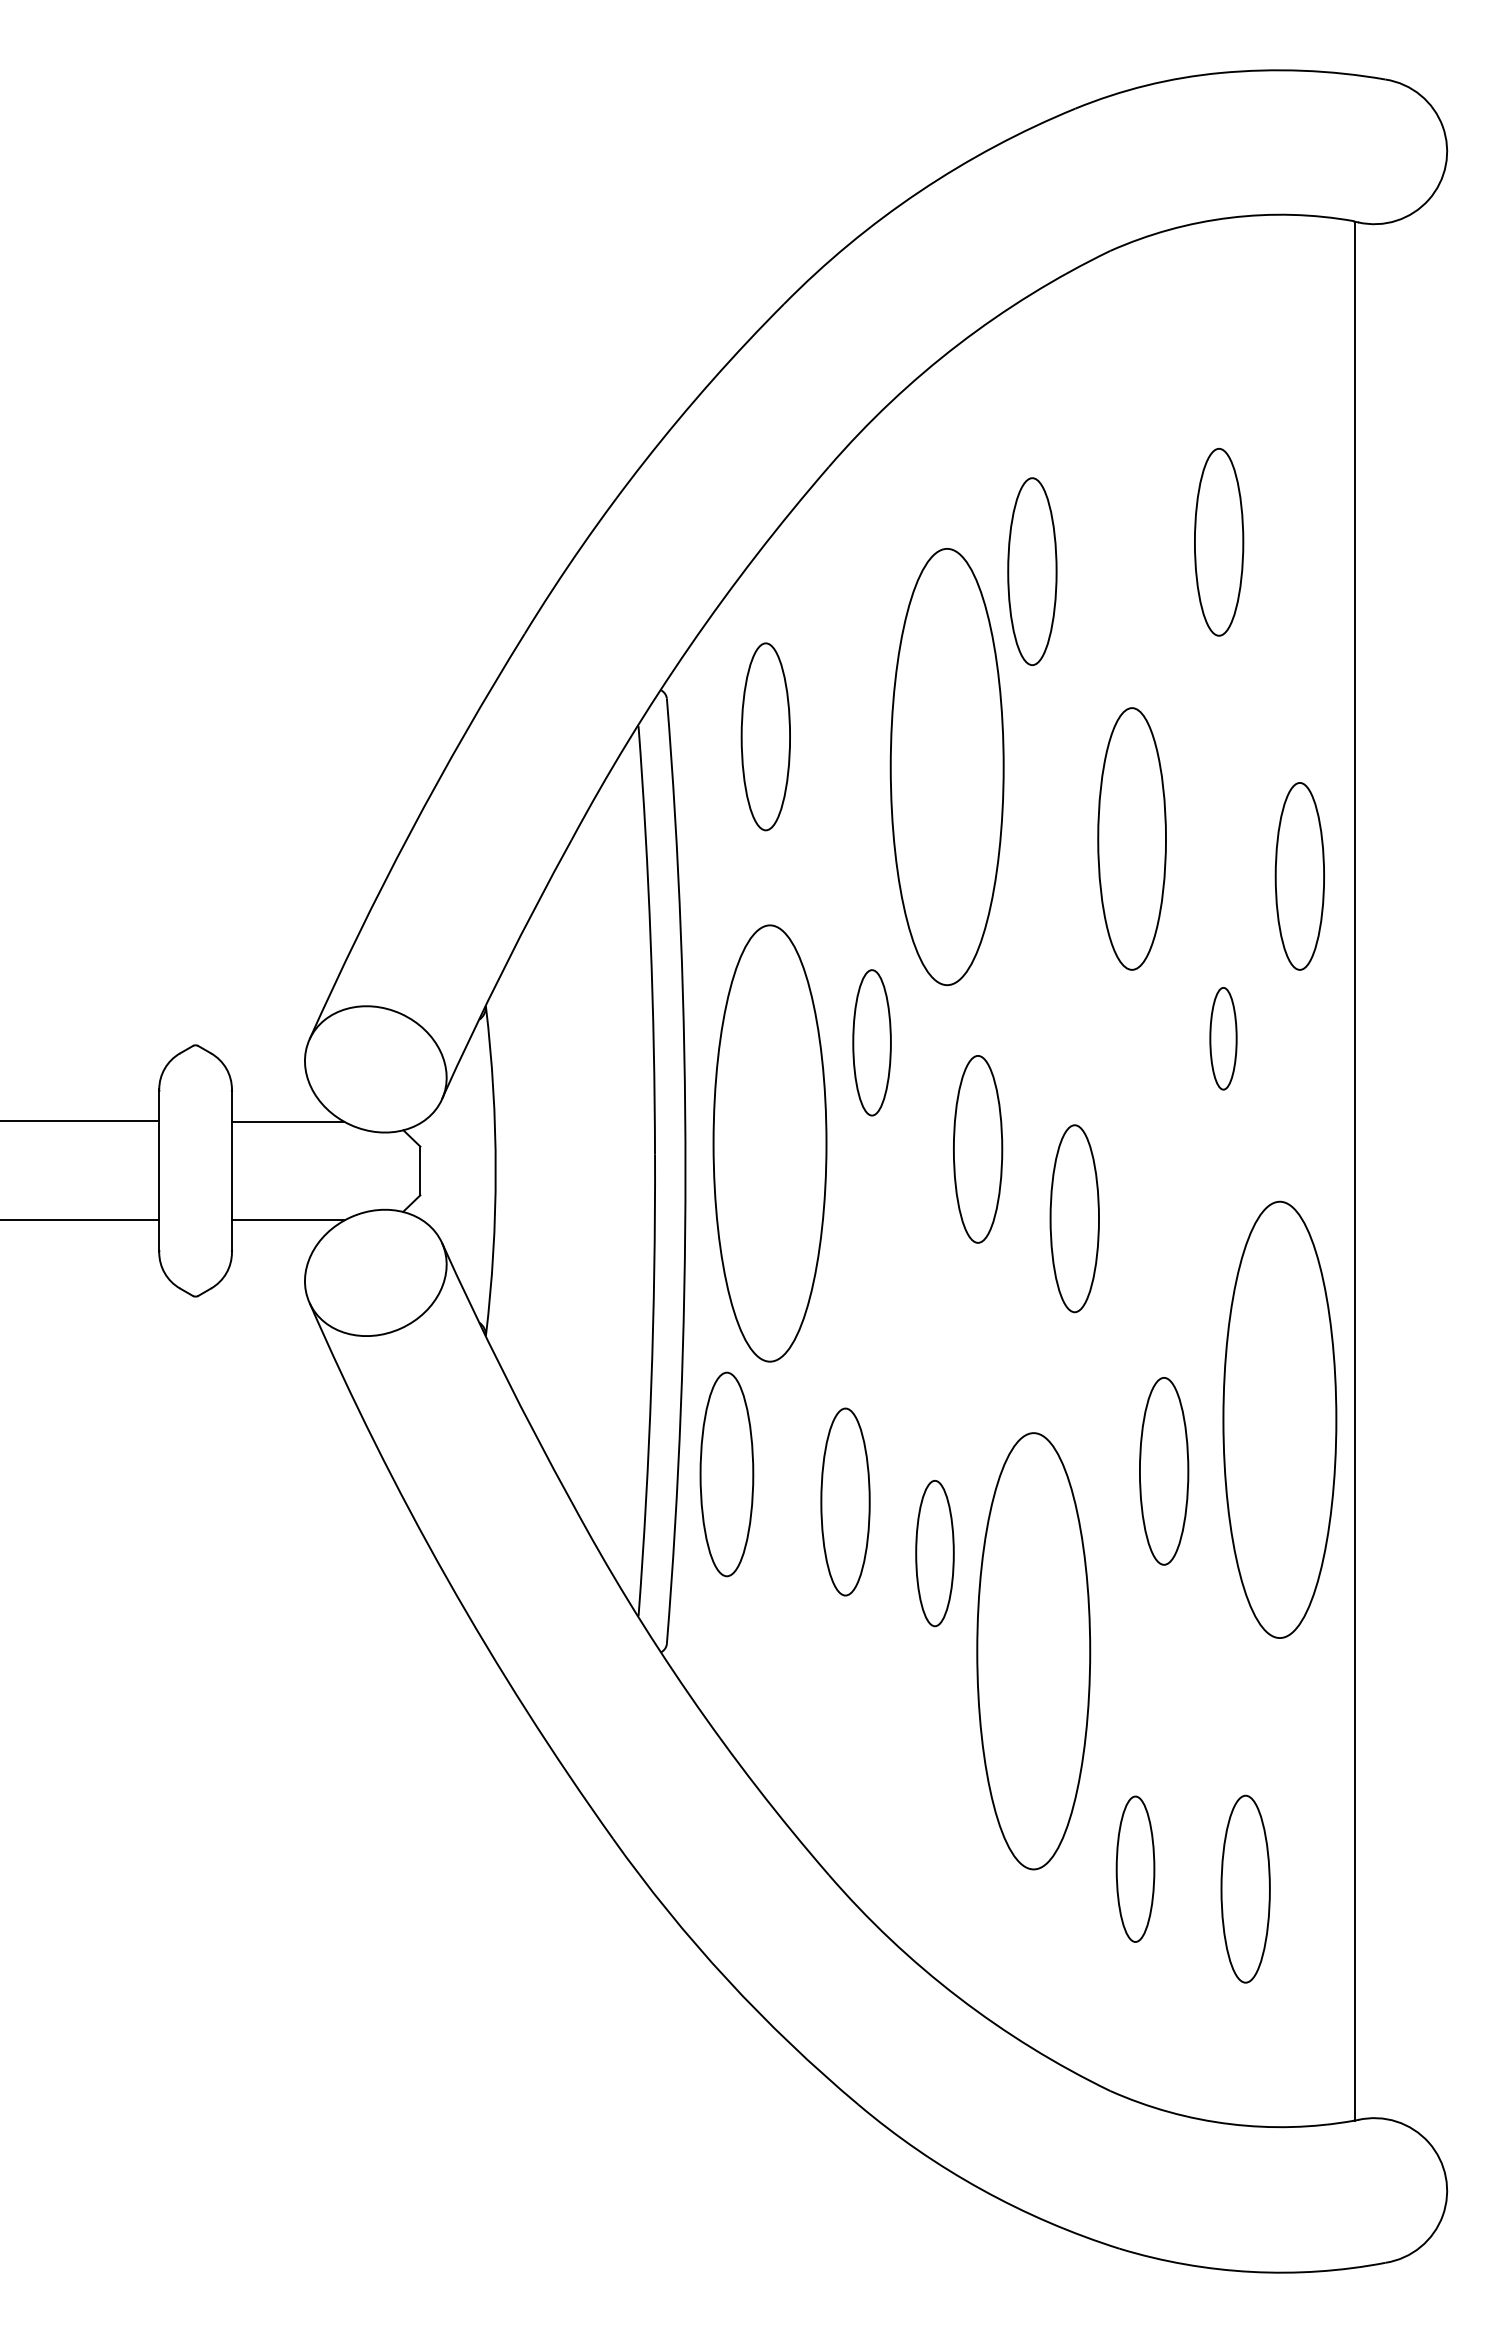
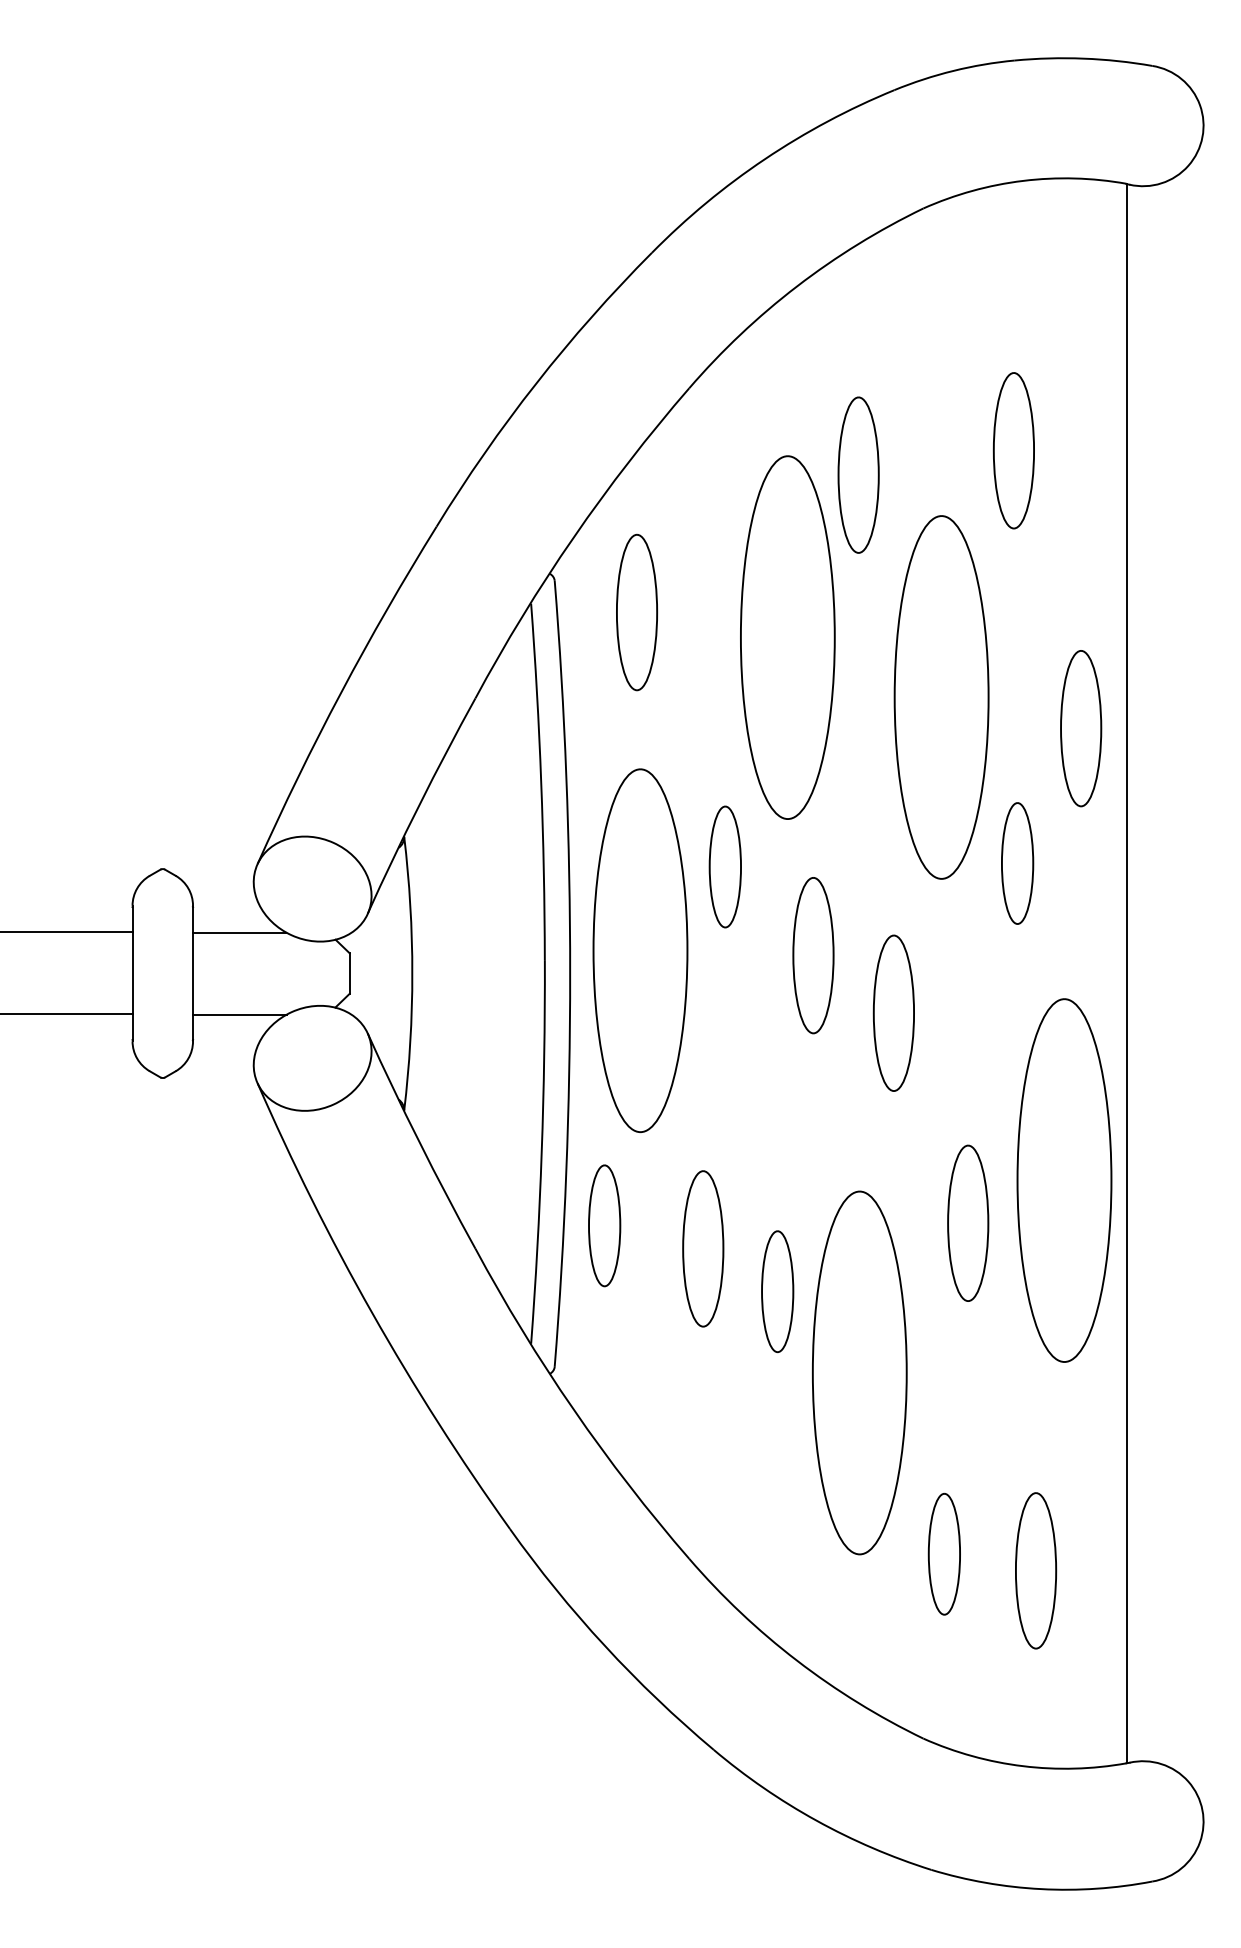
part: (1131, 838) -> (941, 697), size x1.67
part: (1223, 1038) -> (1017, 863), size x1.43
part: (726, 1473) -> (604, 1225), size x0.71

